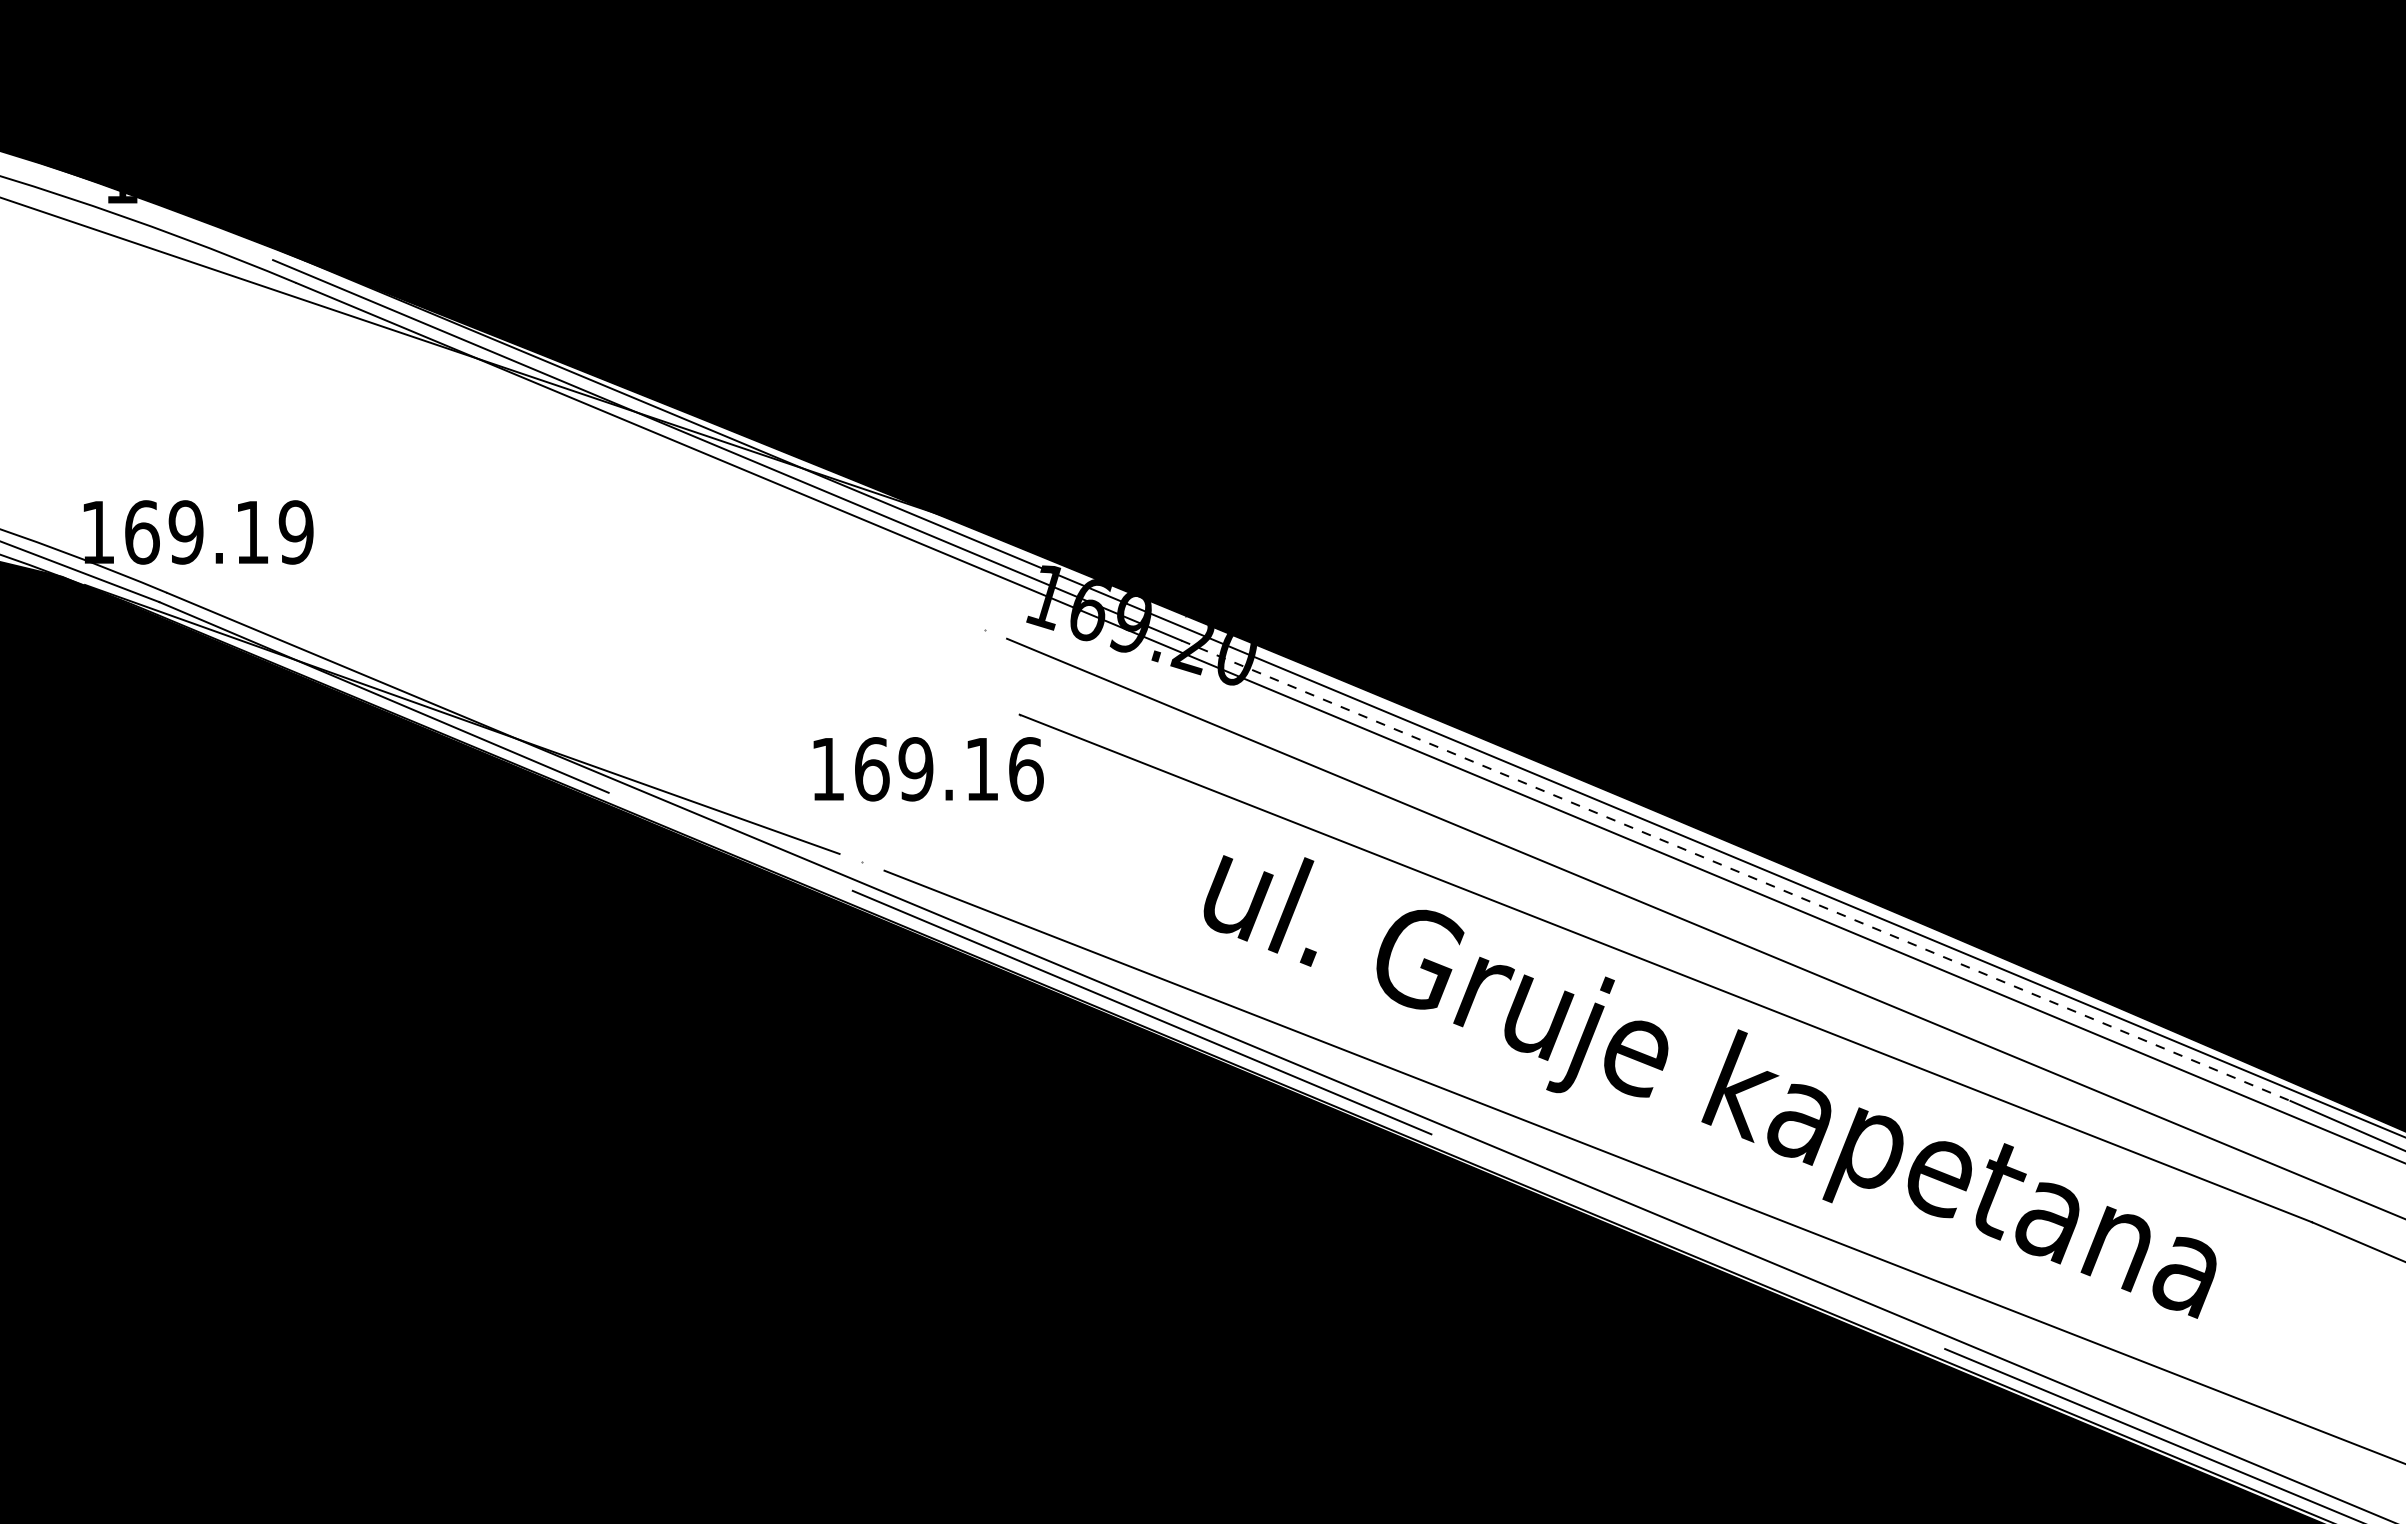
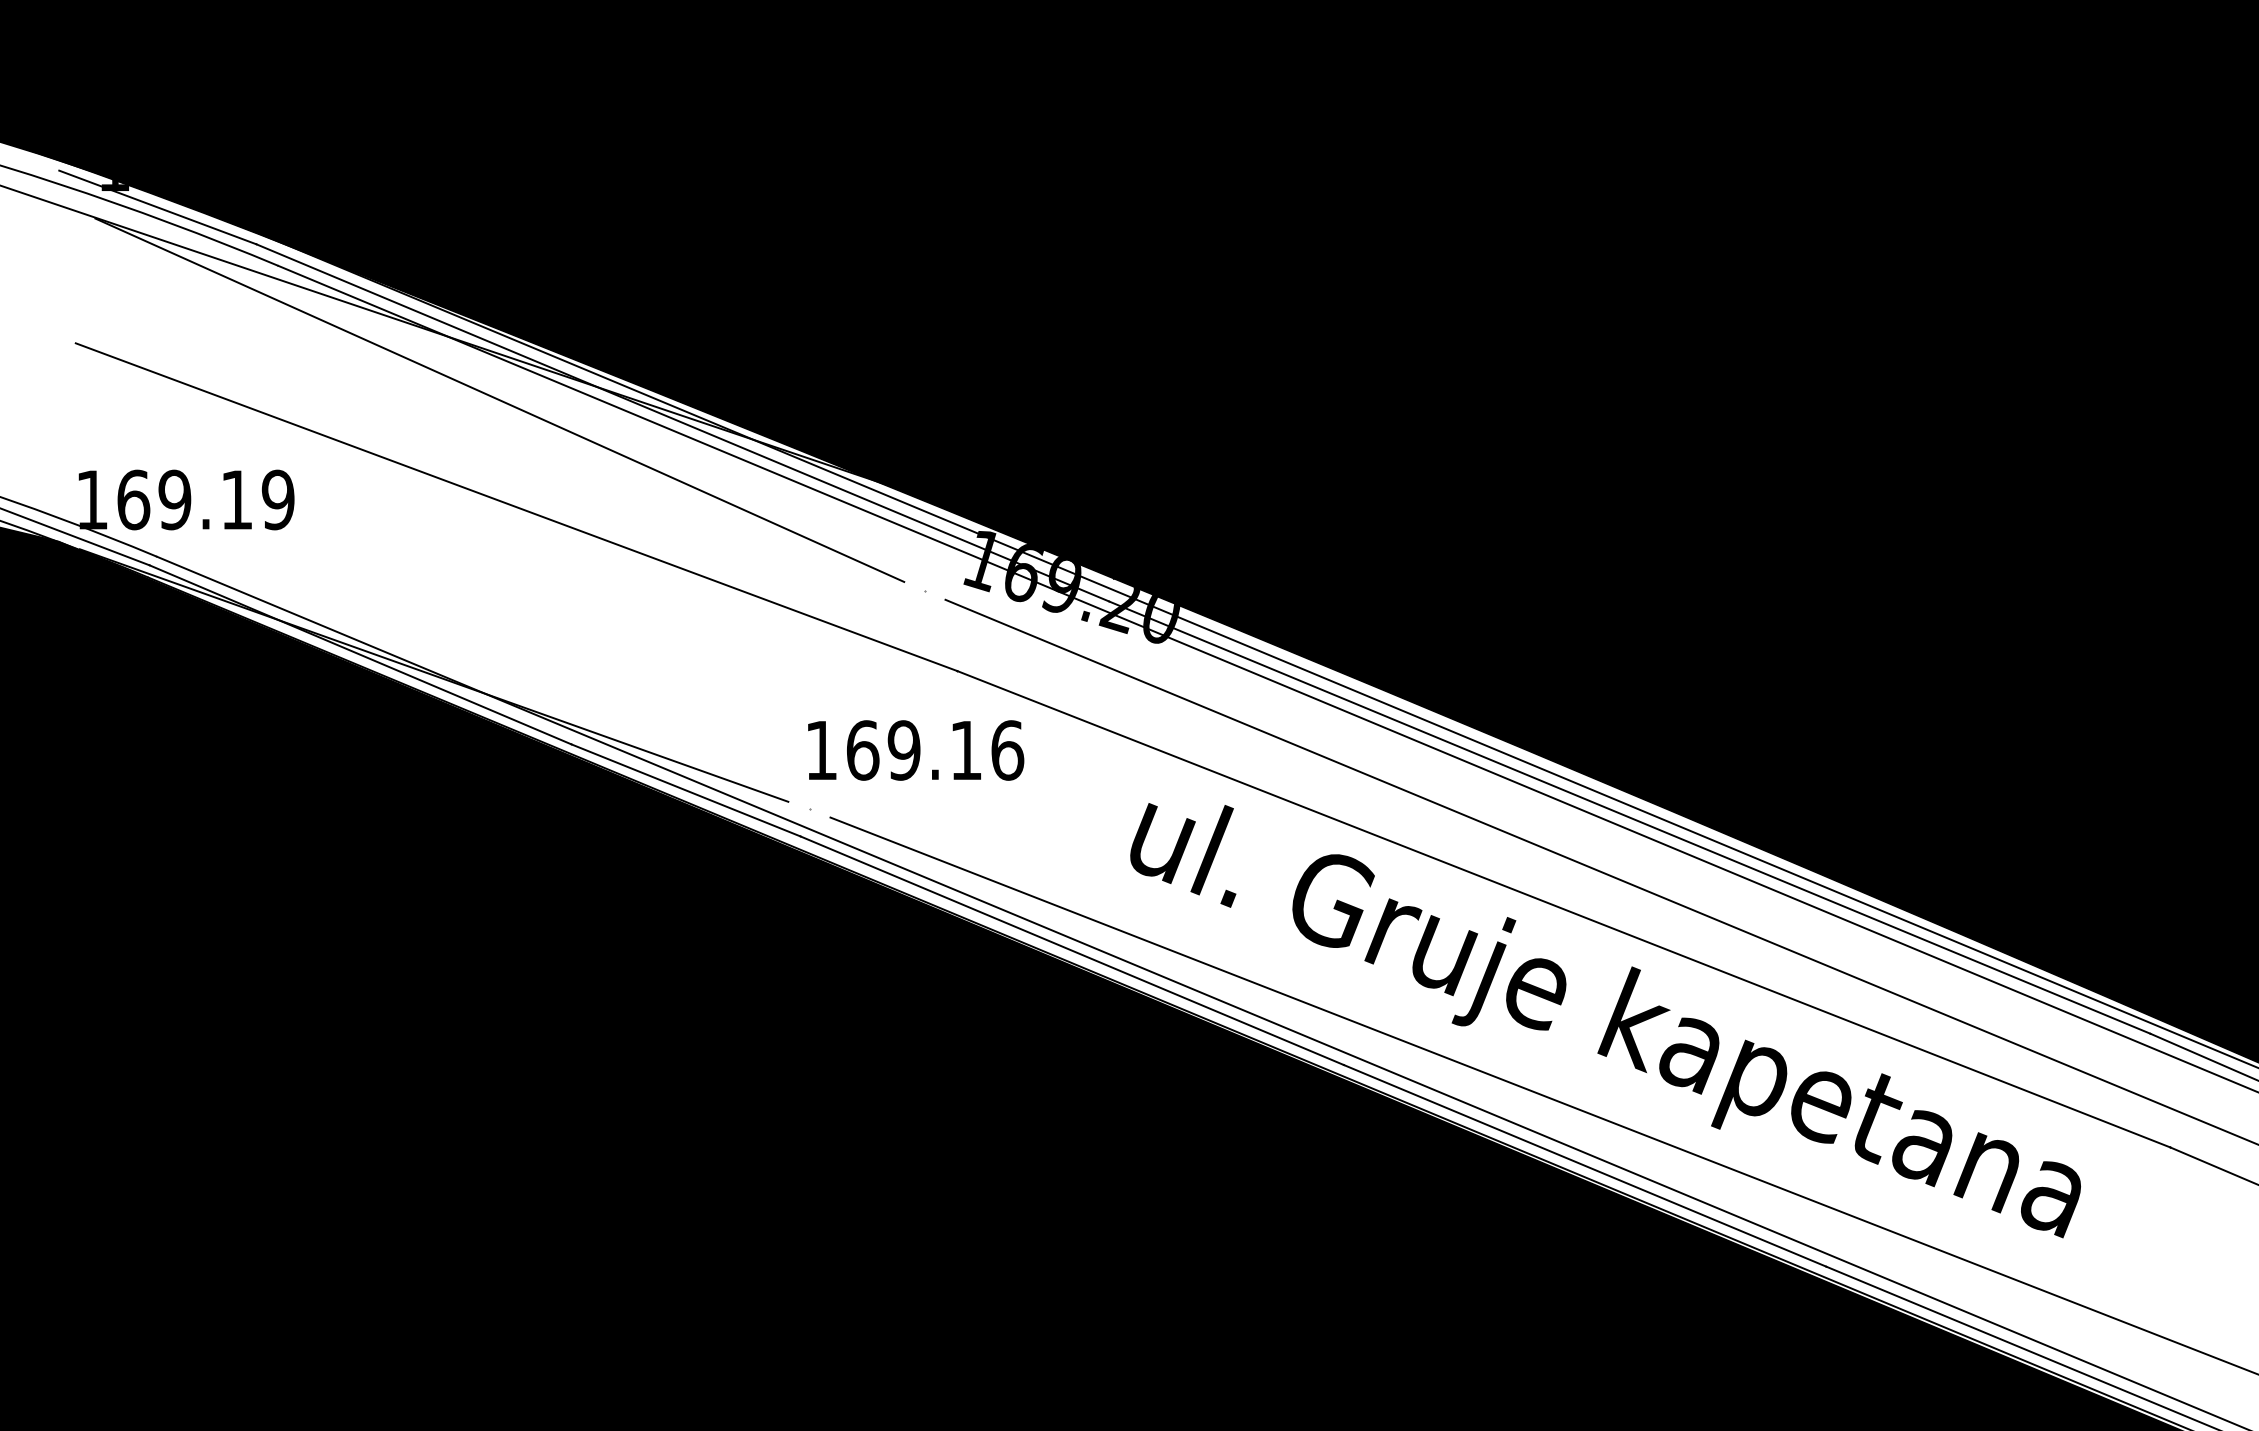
line: (167, 220) -> (157, 207), added
line: (532, 425) -> (500, 399), added
line: (549, 539) -> (515, 506), added
text: (928, 769) -> (915, 750), moved
line: (730, 841) -> (685, 790), added
line: (1736, 870) -> (1630, 817), dashed -> solid
line: (1688, 1241) -> (1585, 1165), added

